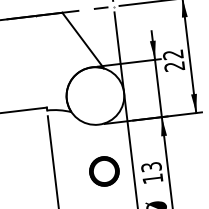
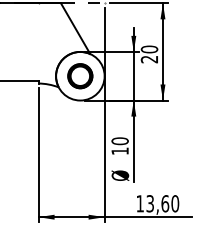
text: (173, 54) -> (149, 49), 22 -> 20
text: (150, 167) -> (119, 141), 13 -> 10
part: (104, 171) -> (80, 76), moved

